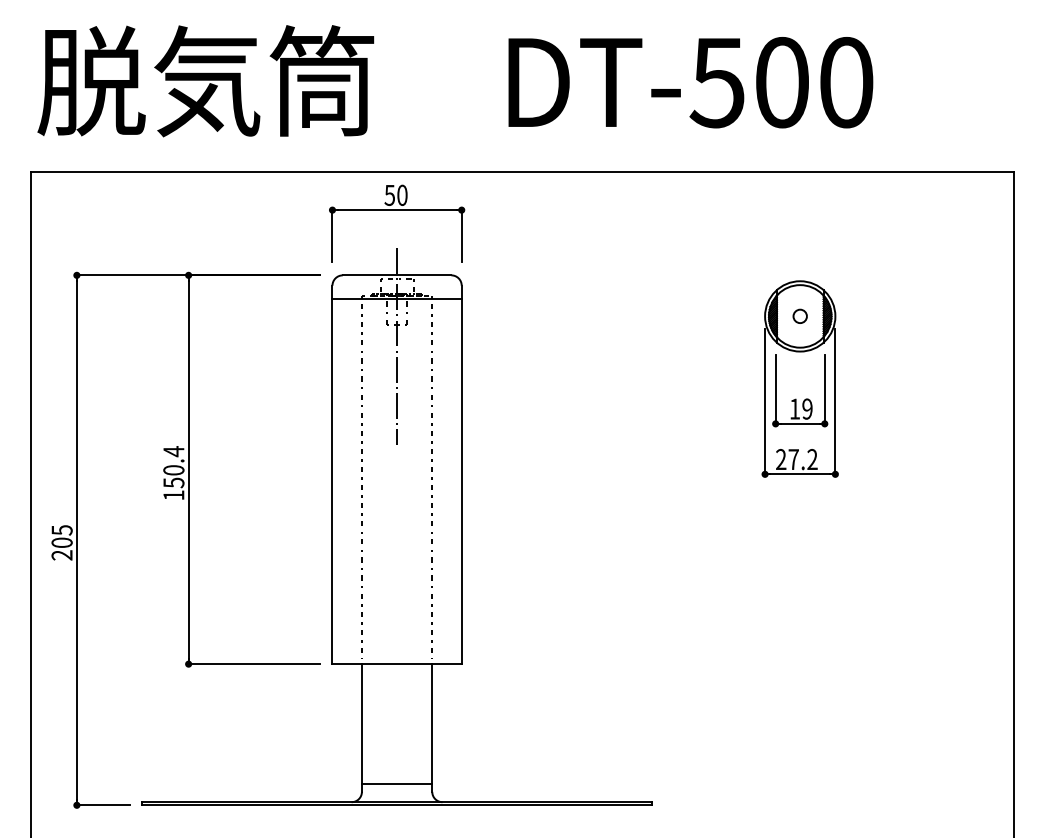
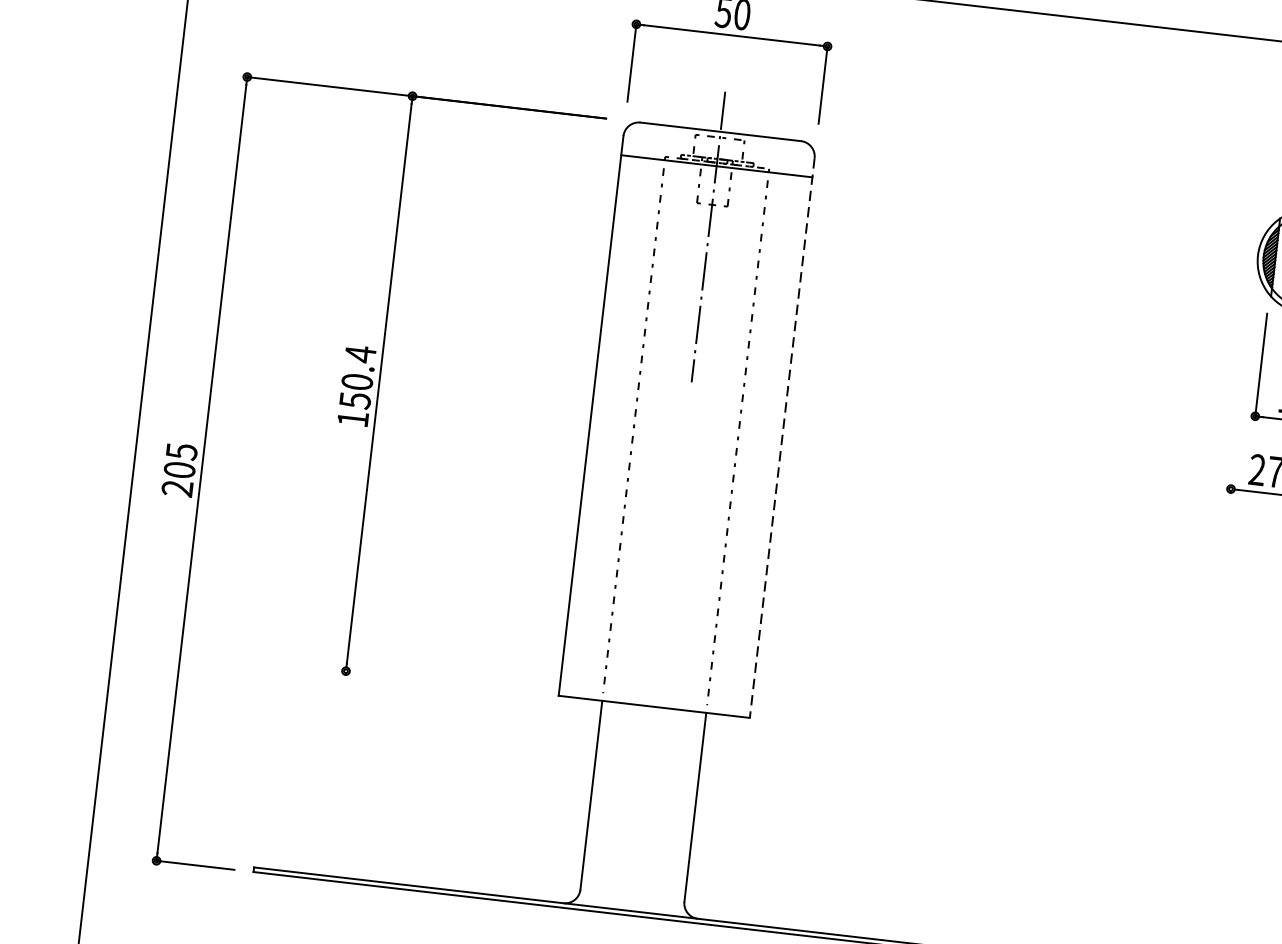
line: (765, 401) -> (1244, 381), removed
line: (461, 475) -> (781, 438), solid -> dashed
line: (253, 664) -> (441, 682), removed
line: (396, 784) -> (632, 884), removed

